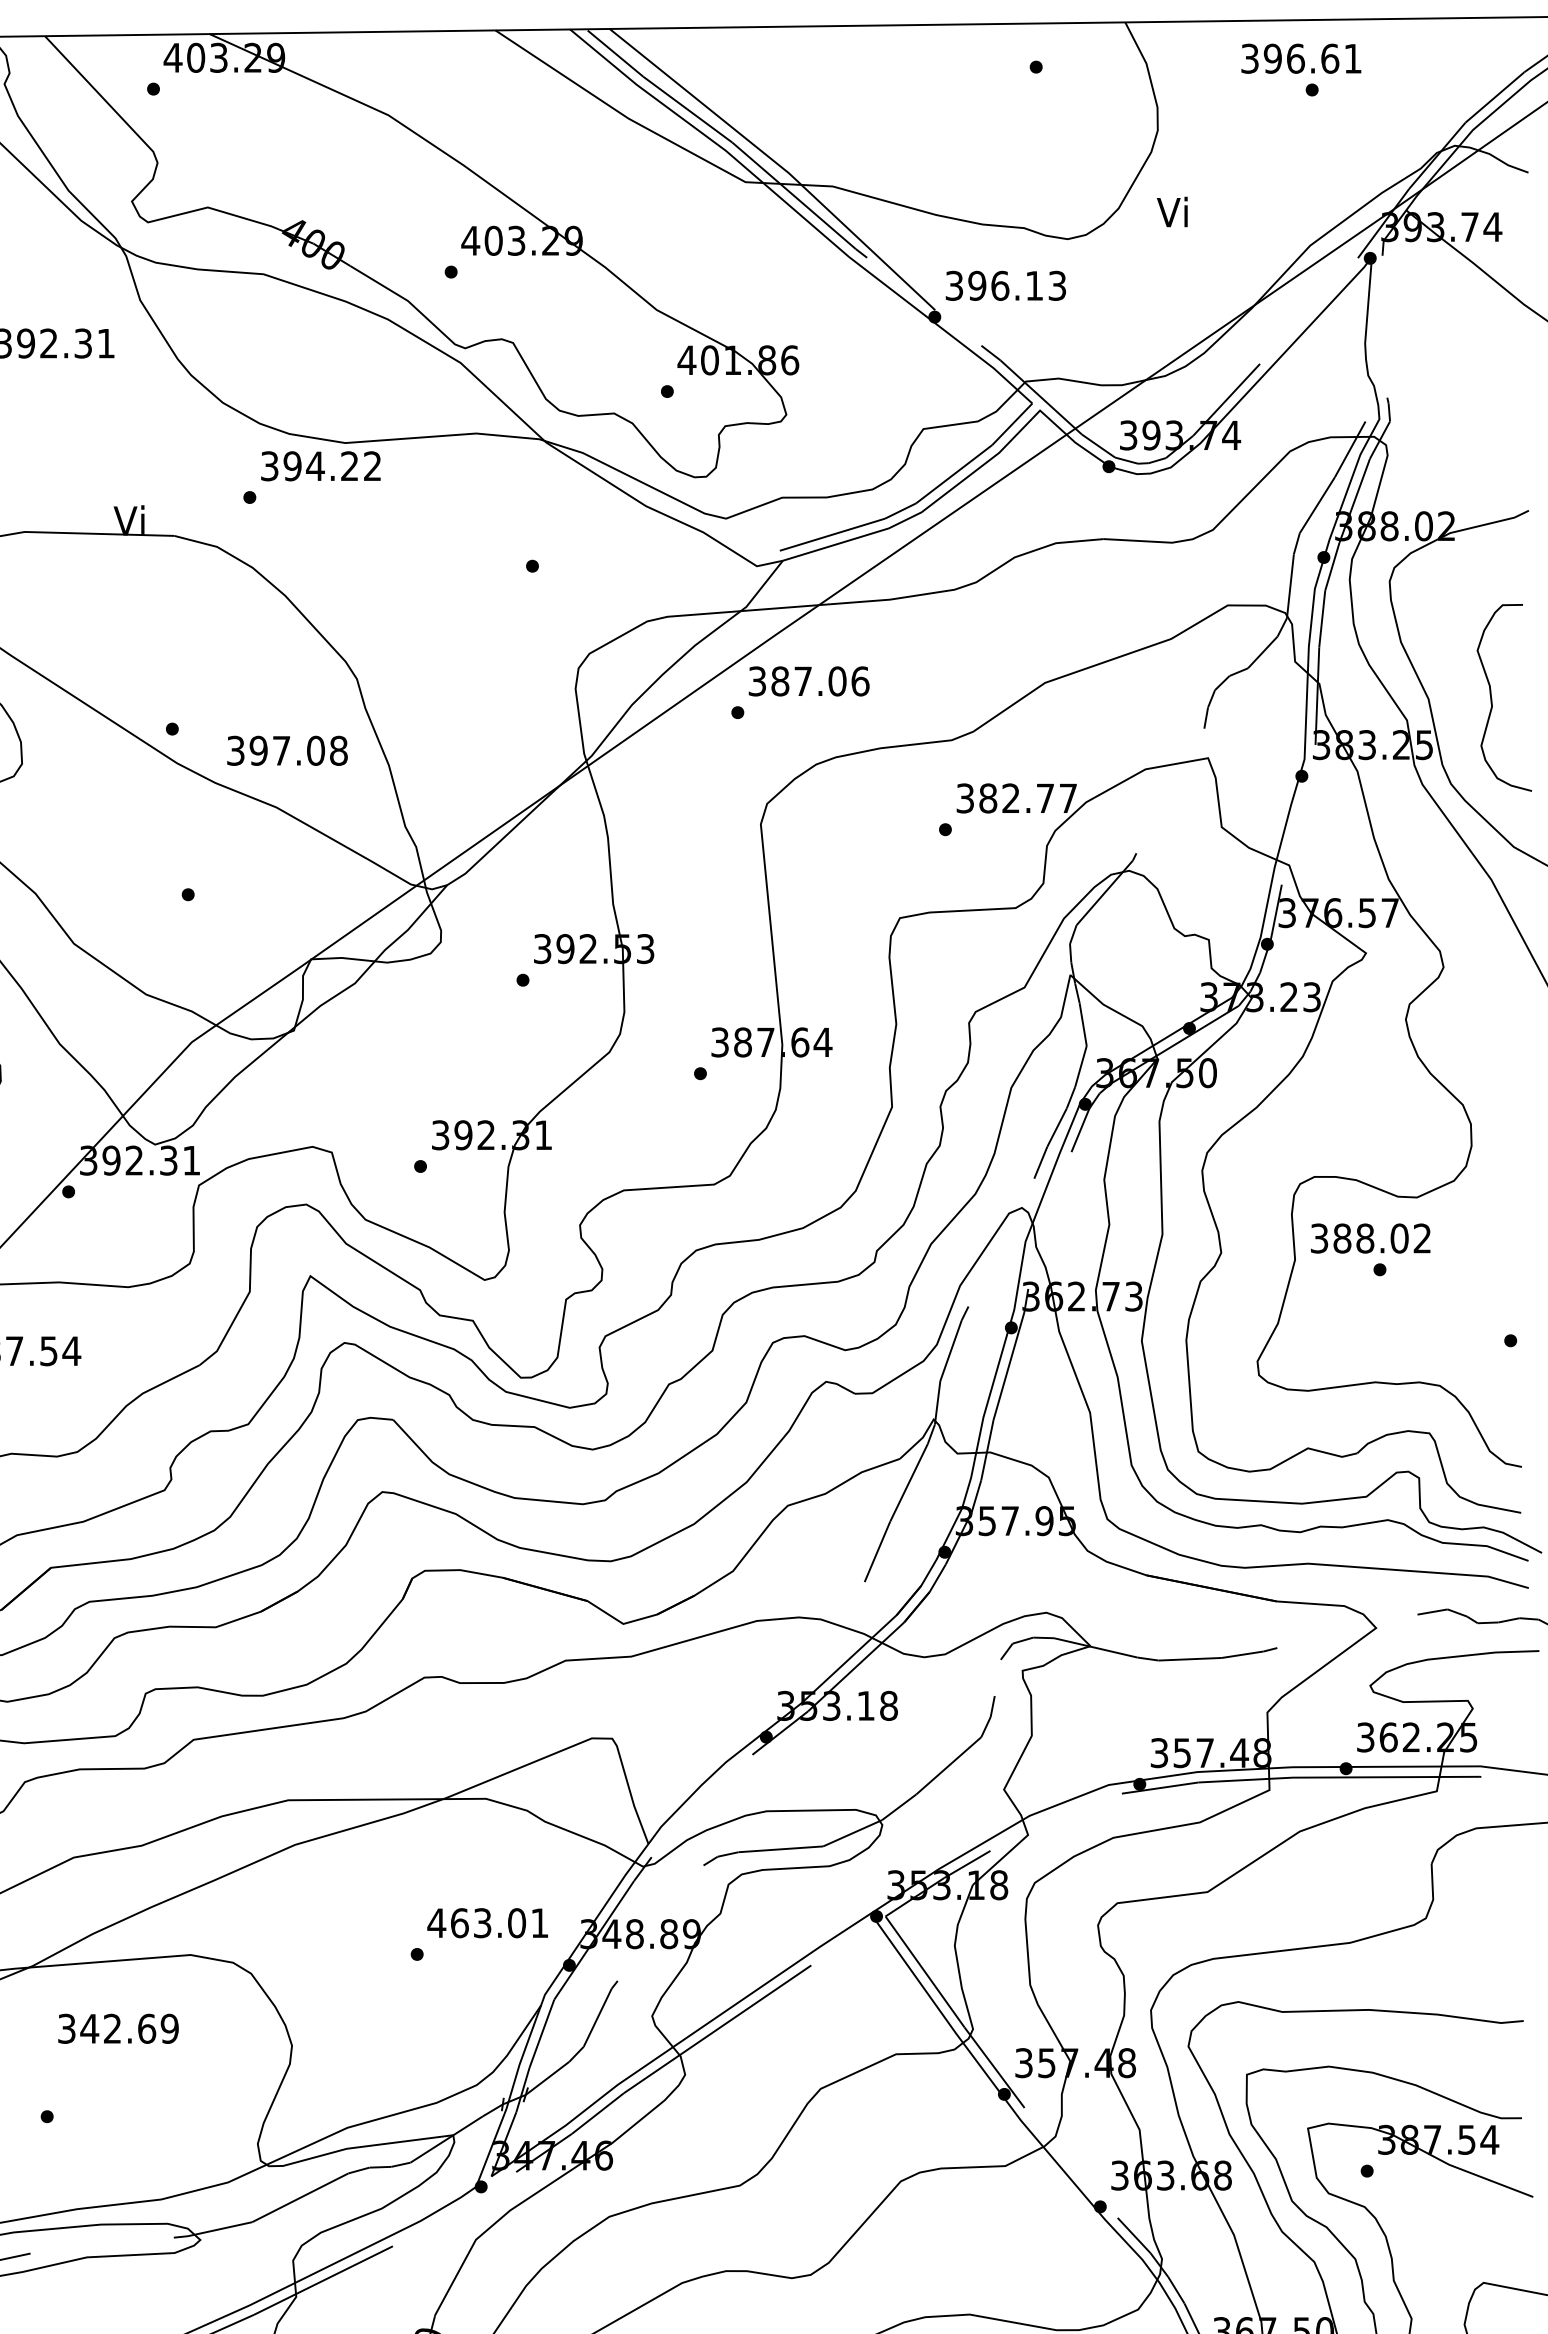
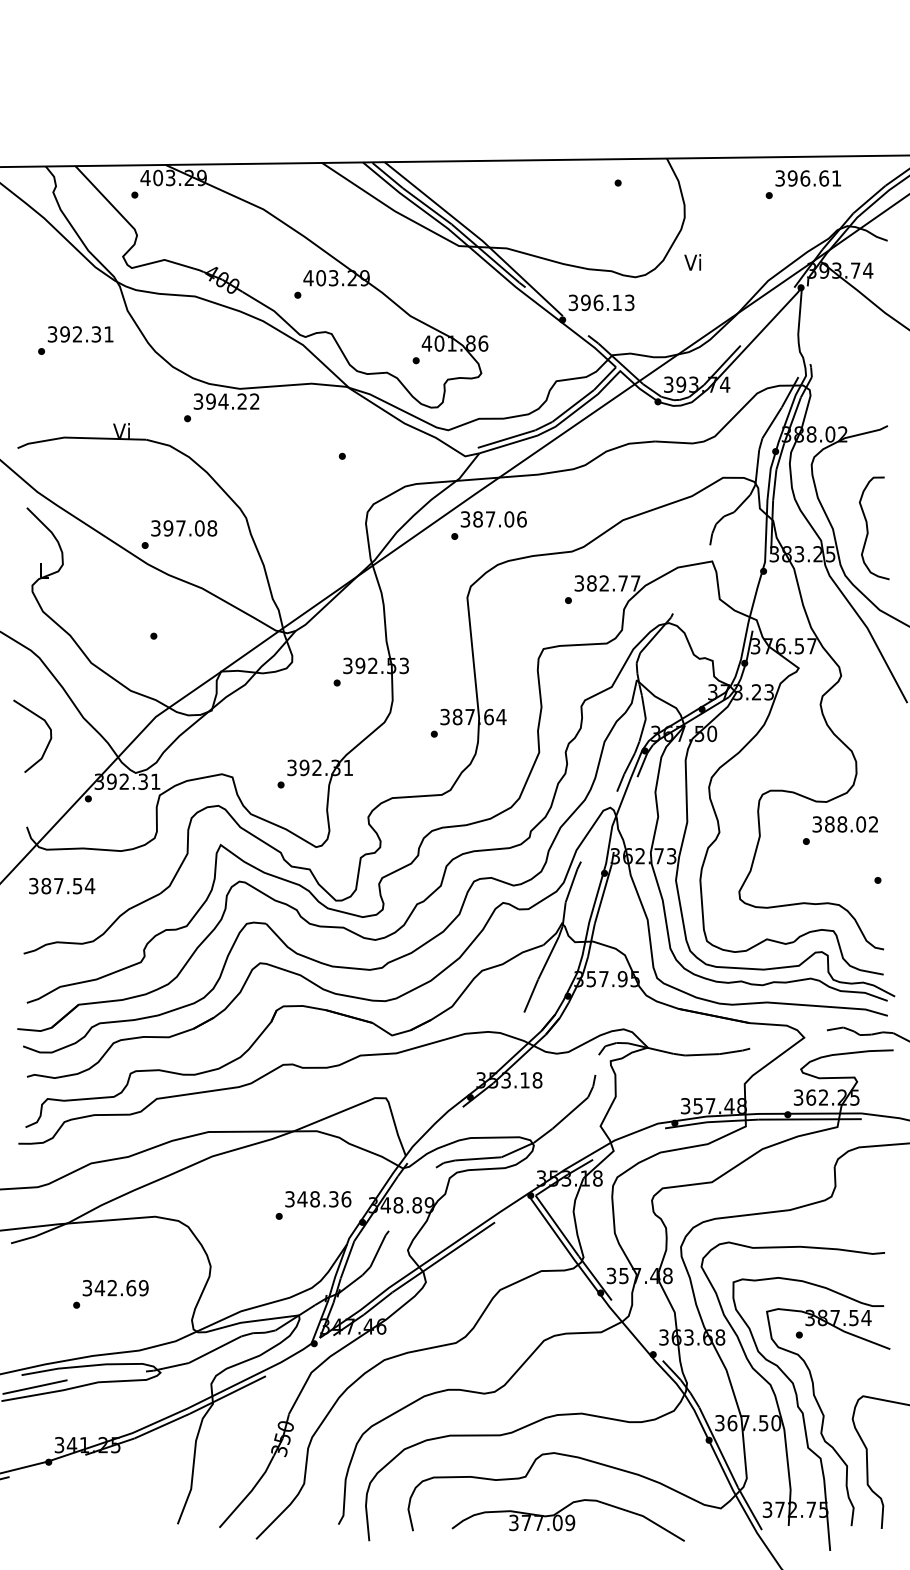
text: (1301, 58) -> (808, 178), moved
text: (288, 750) -> (184, 528), moved
text: (1369, 1238) -> (844, 824), moved
text: (487, 1923) -> (317, 1199), 463.01 -> 348.36
text: (118, 2029) -> (115, 1288), moved

